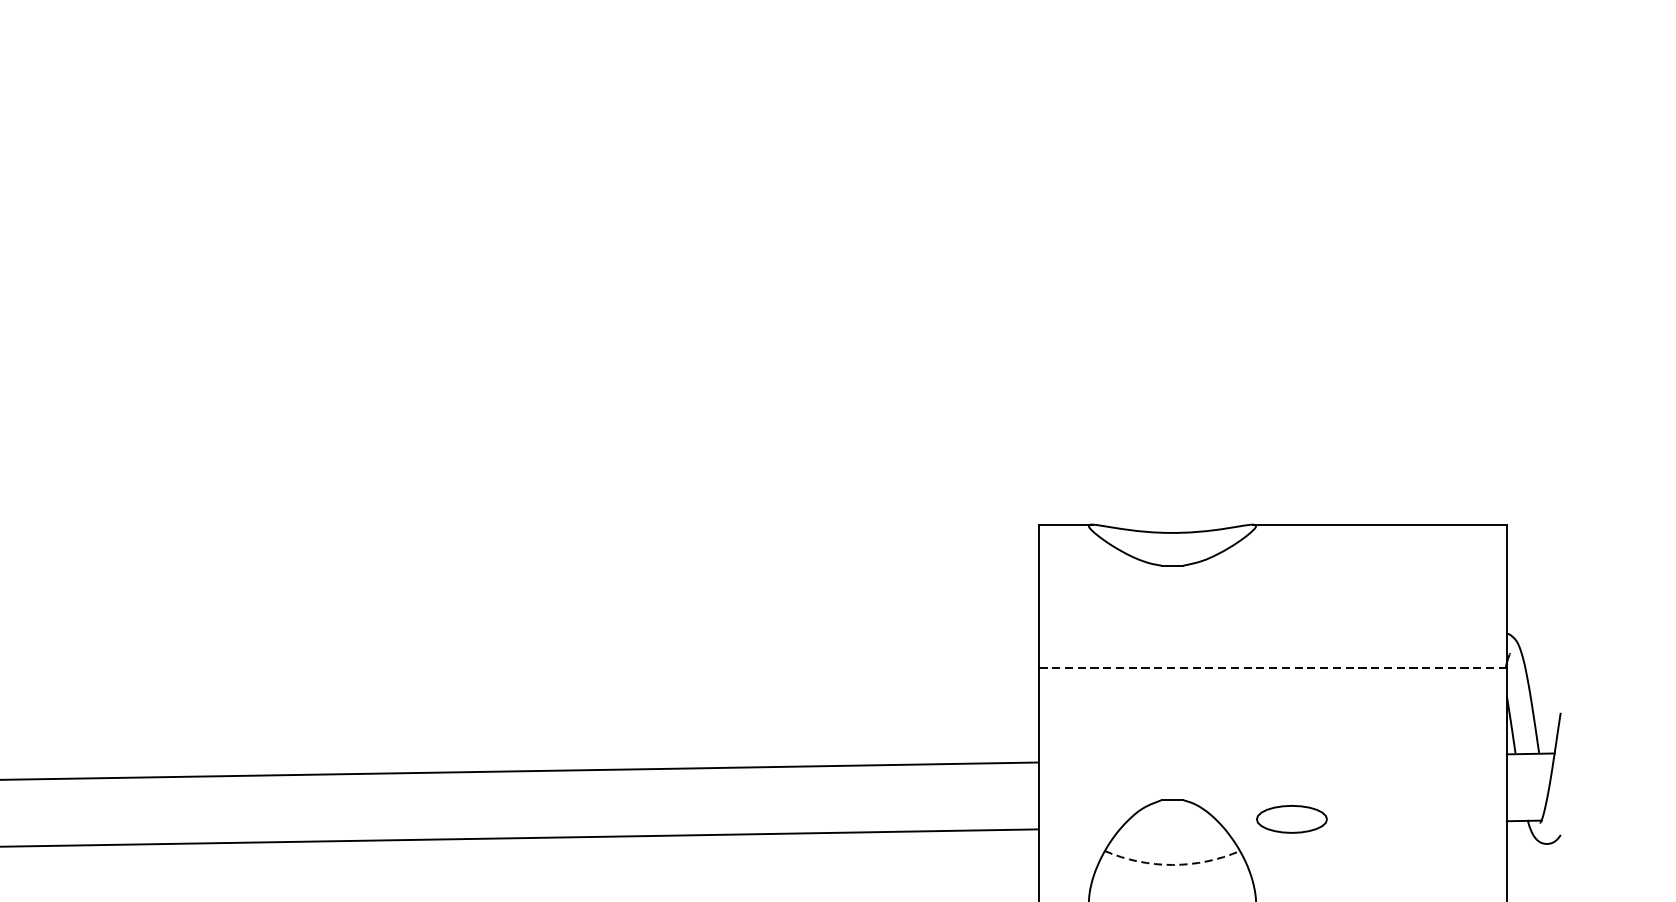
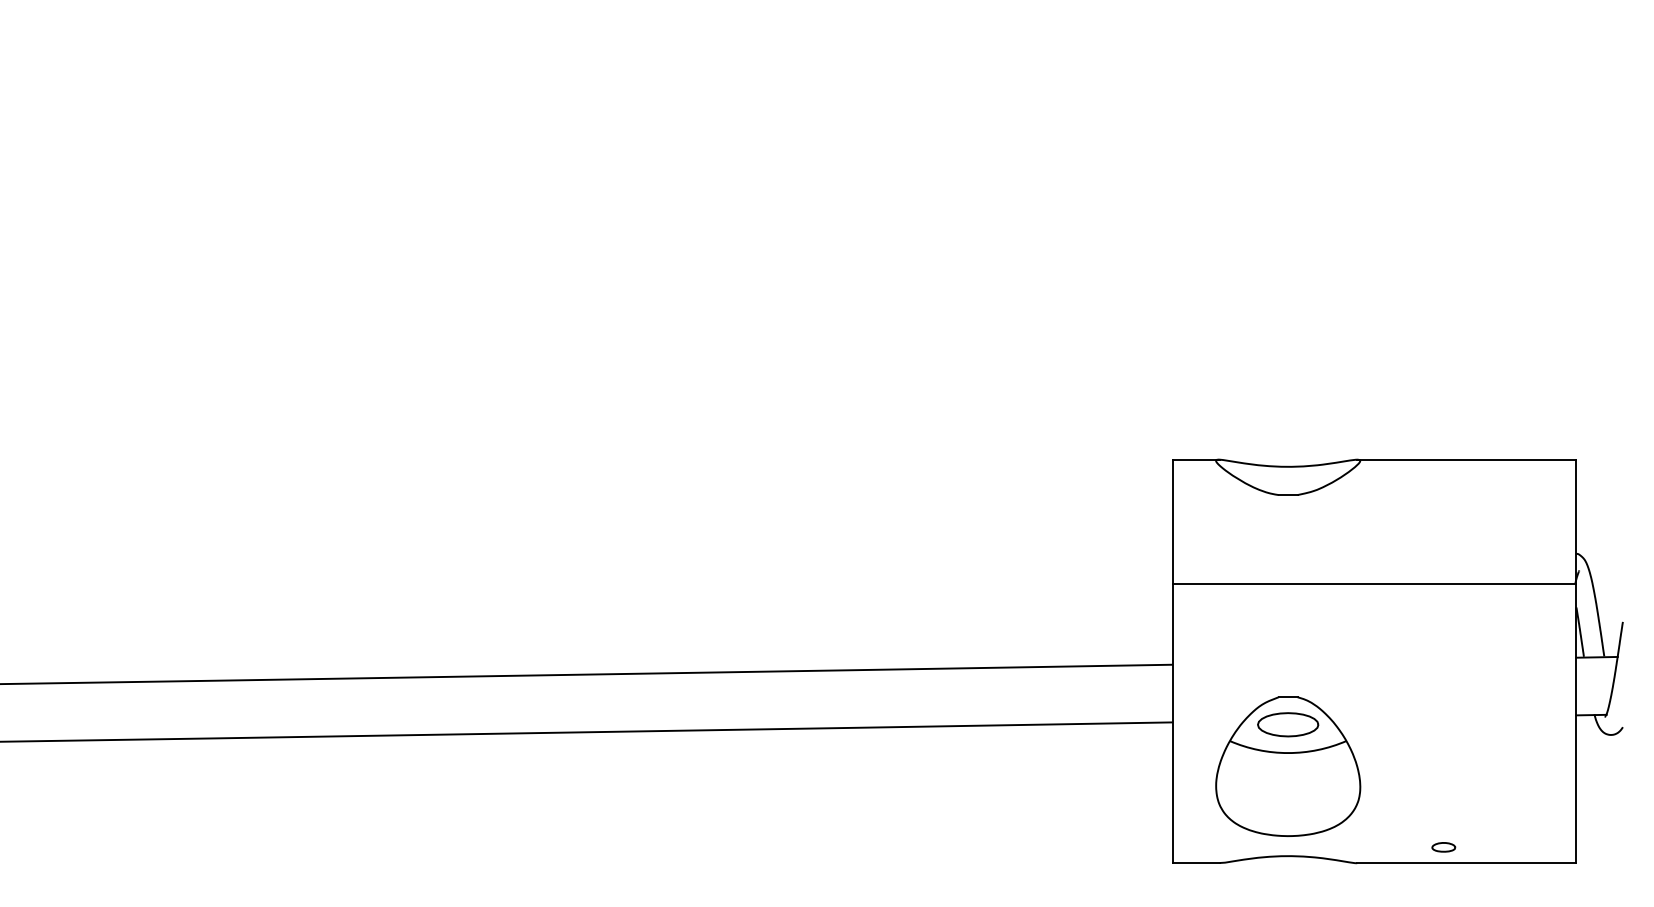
line: (1272, 668) -> (1374, 583), dashed -> solid
part: (1292, 819) -> (1288, 724), moved
arc: (1172, 865) -> (1288, 753), dashed -> solid

